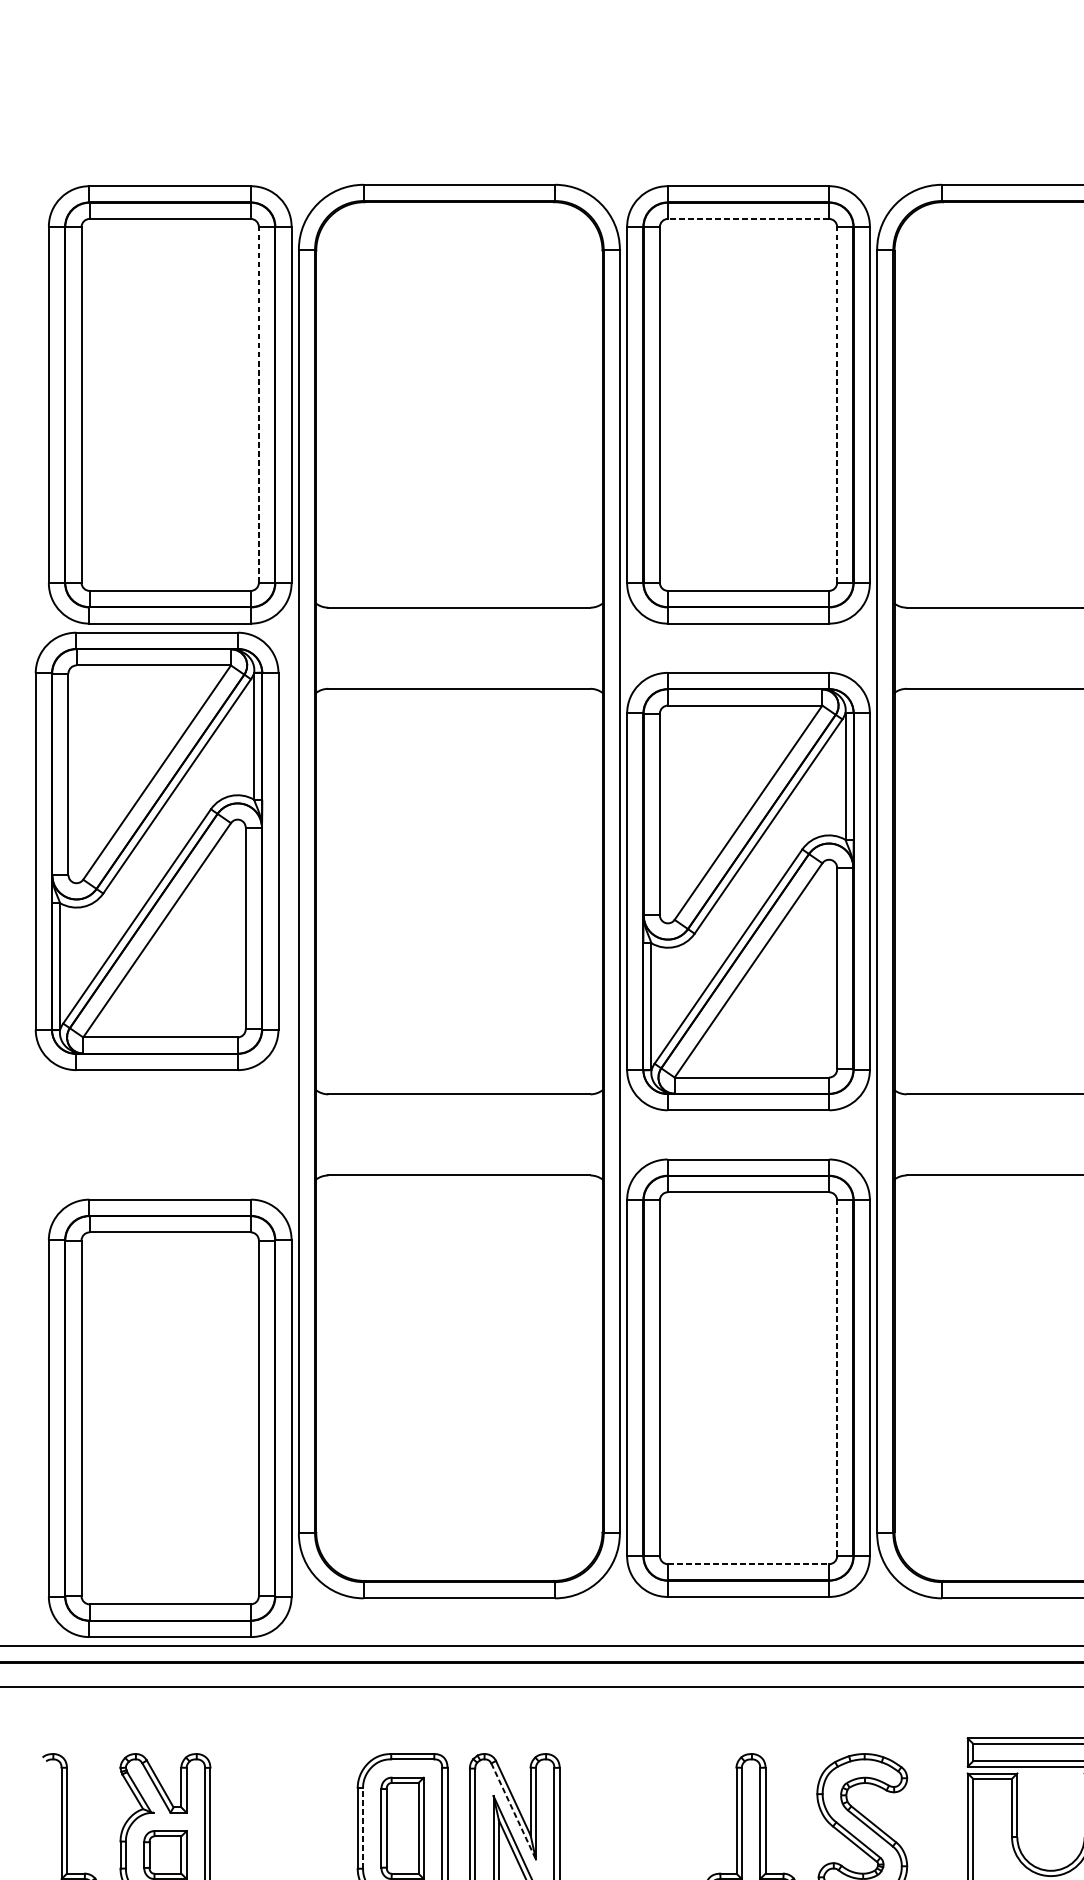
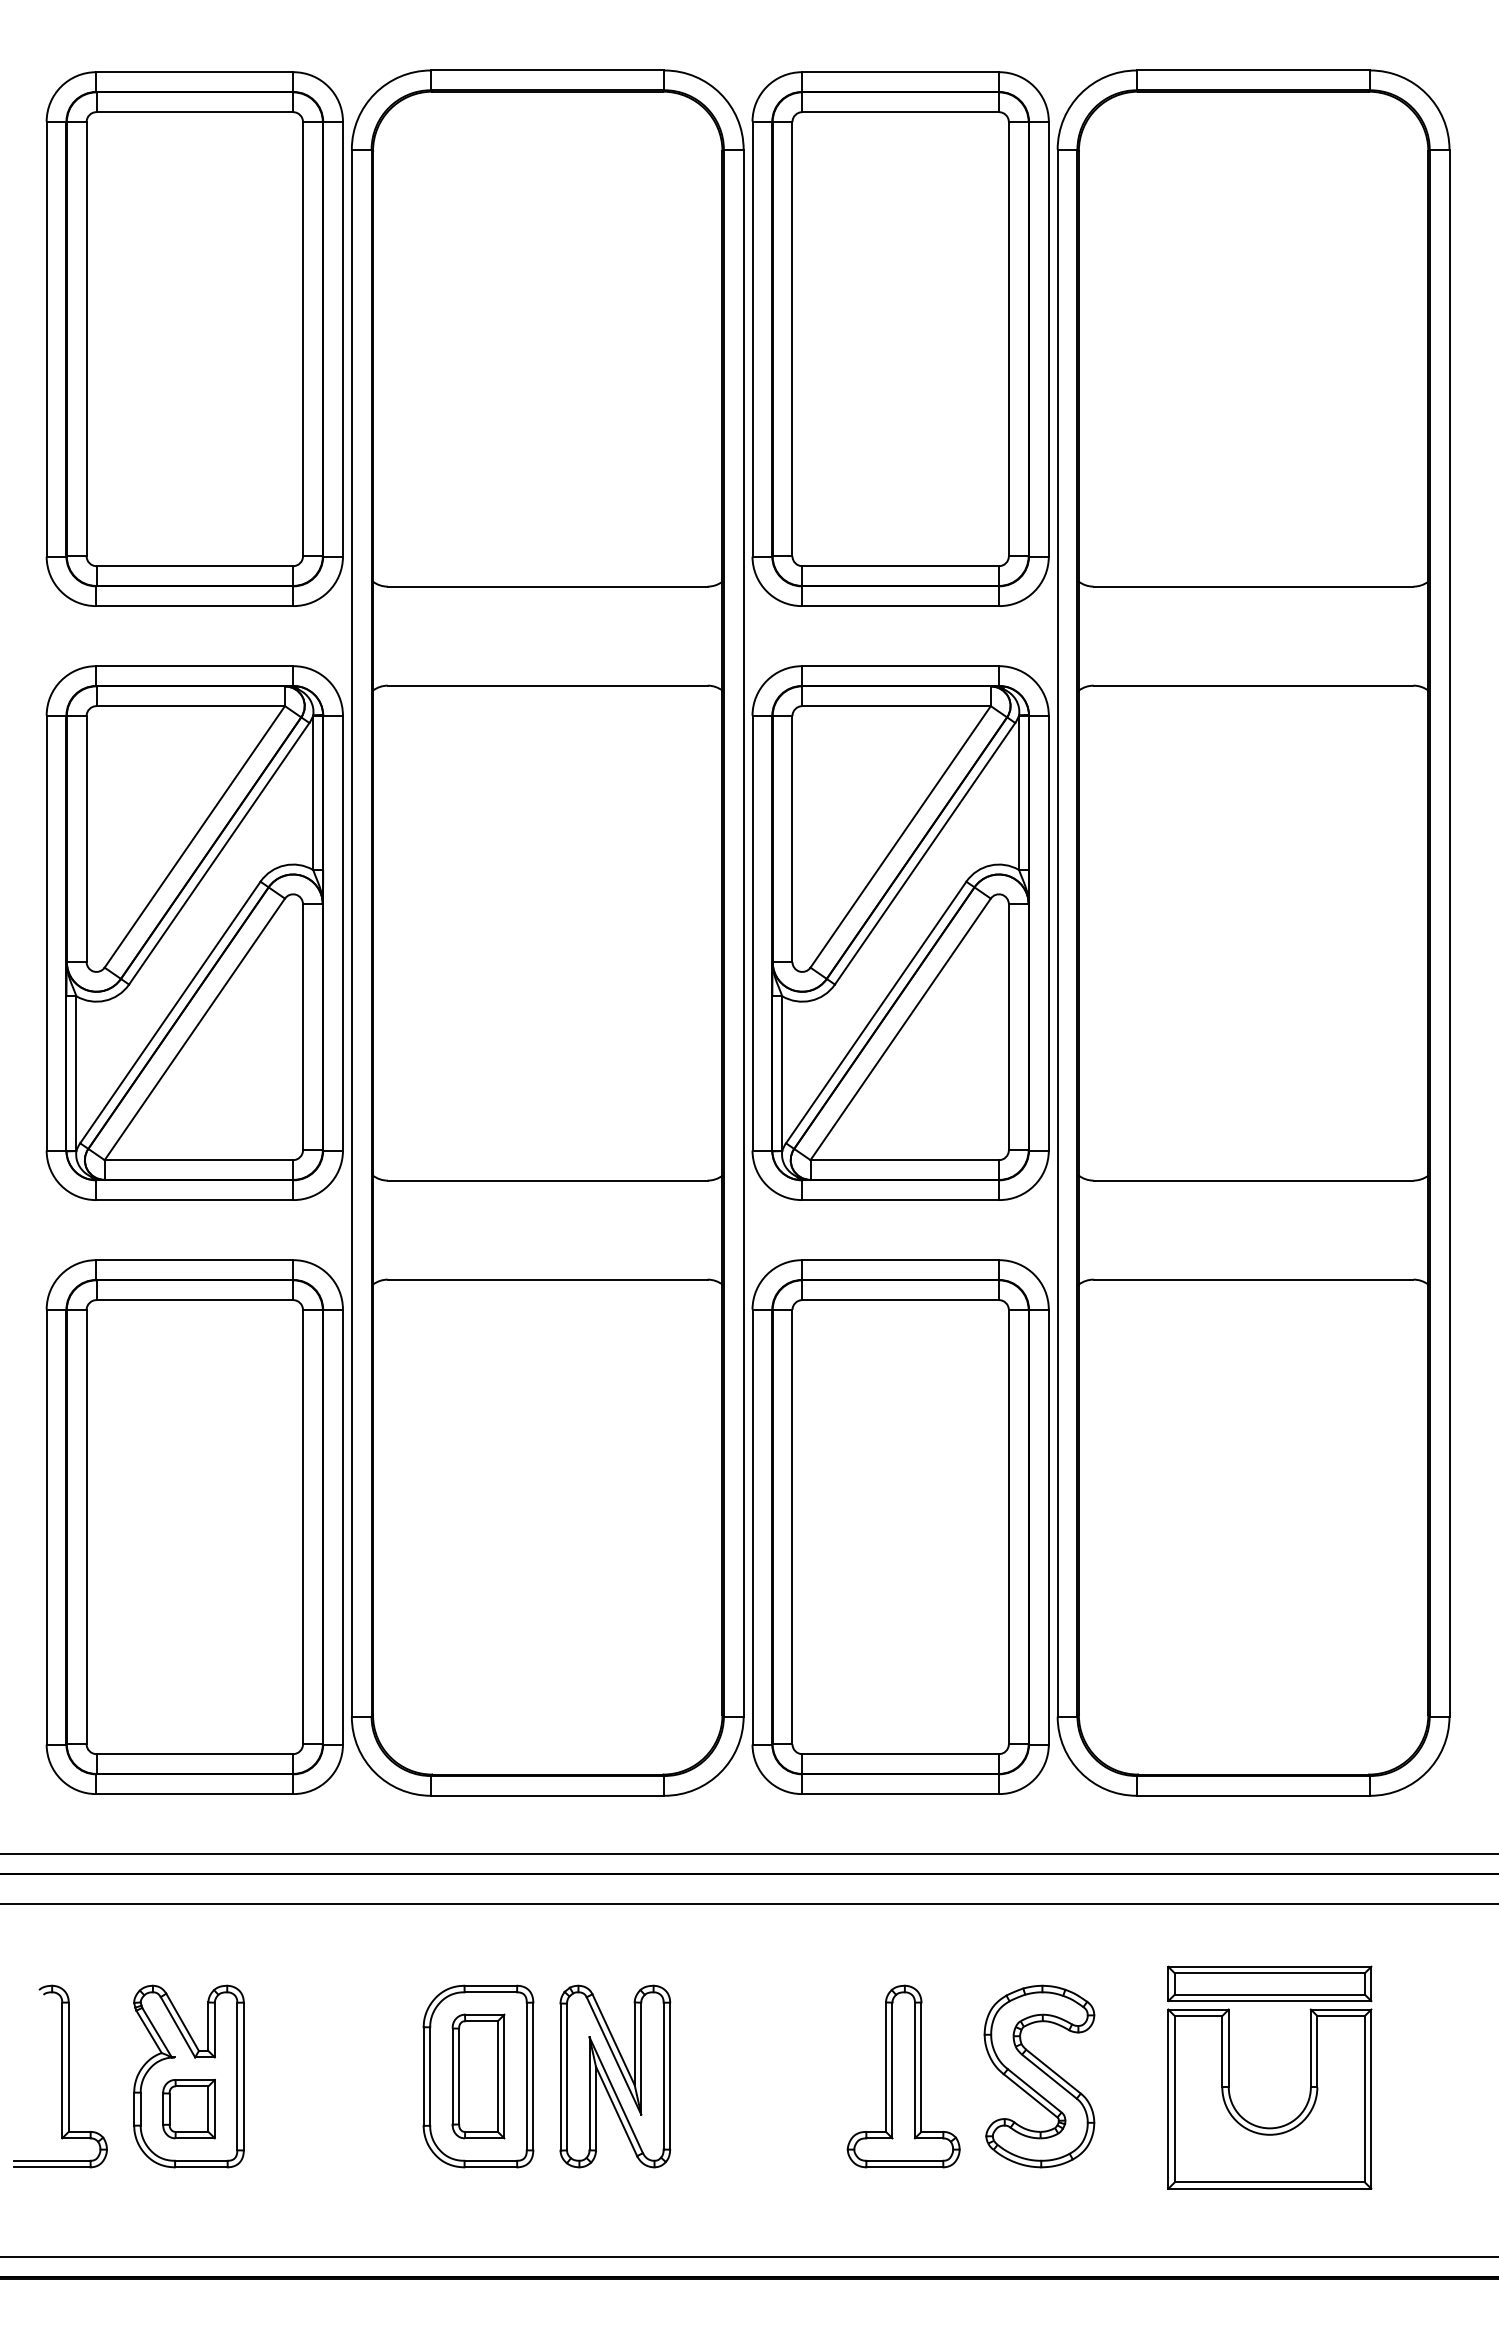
line: (748, 219) -> (900, 112), dashed -> solid
line: (259, 404) -> (303, 338), dashed -> solid
line: (836, 404) -> (1008, 338), dashed -> solid
part: (156, 850) -> (194, 932), moved
line: (836, 1377) -> (1008, 1526), dashed -> solid
part: (169, 1417) -> (194, 1526), moved
line: (749, 1564) -> (901, 1754), dashed -> solid
line: (513, 1811) -> (613, 2055), dashed -> solid
line: (363, 1828) -> (430, 2076), dashed -> solid

